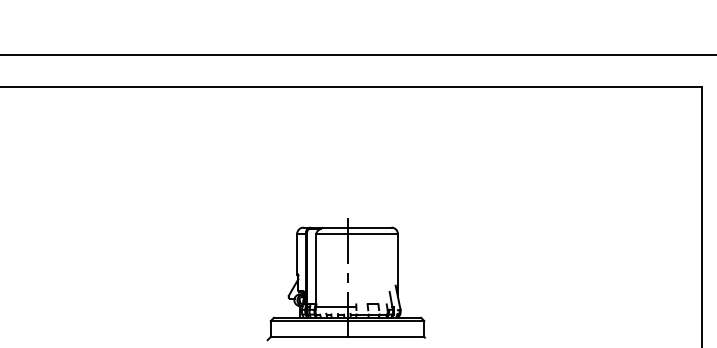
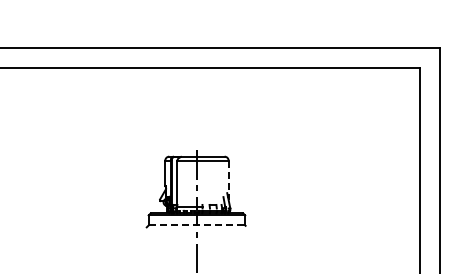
line: (397, 265) -> (228, 180), solid -> dashed
line: (348, 337) -> (197, 225), solid -> dashed

